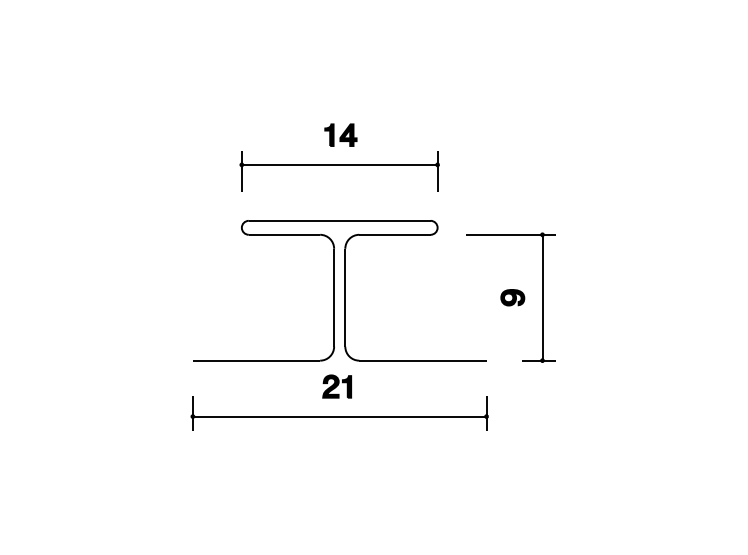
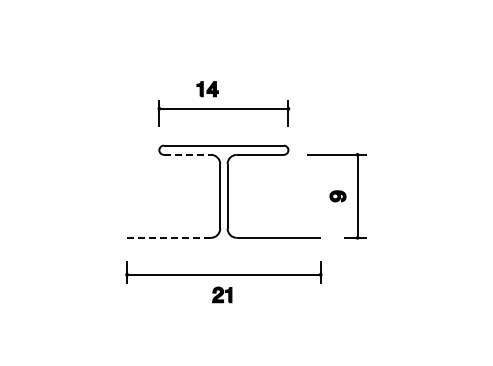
part: (340, 135) -> (207, 89), moved
line: (284, 234) -> (187, 154), solid -> dashed
line: (257, 360) -> (169, 237), solid -> dashed
part: (337, 385) -> (222, 294), moved

